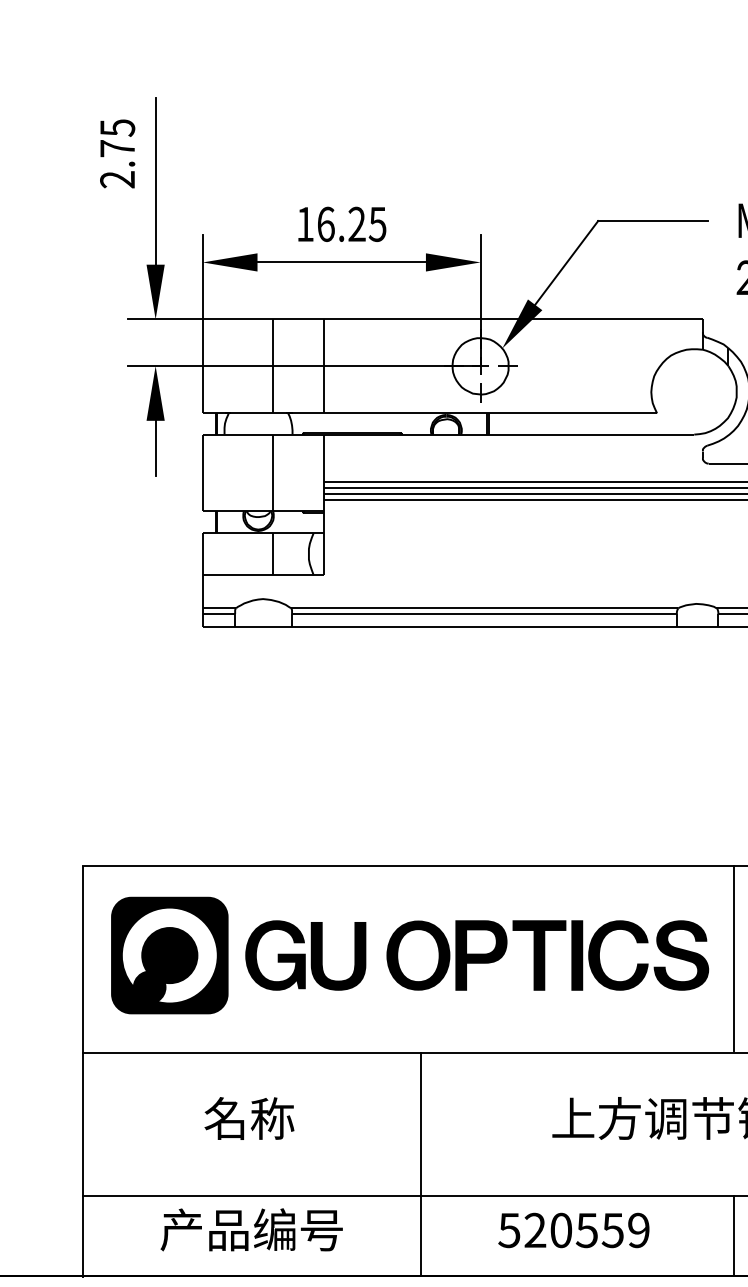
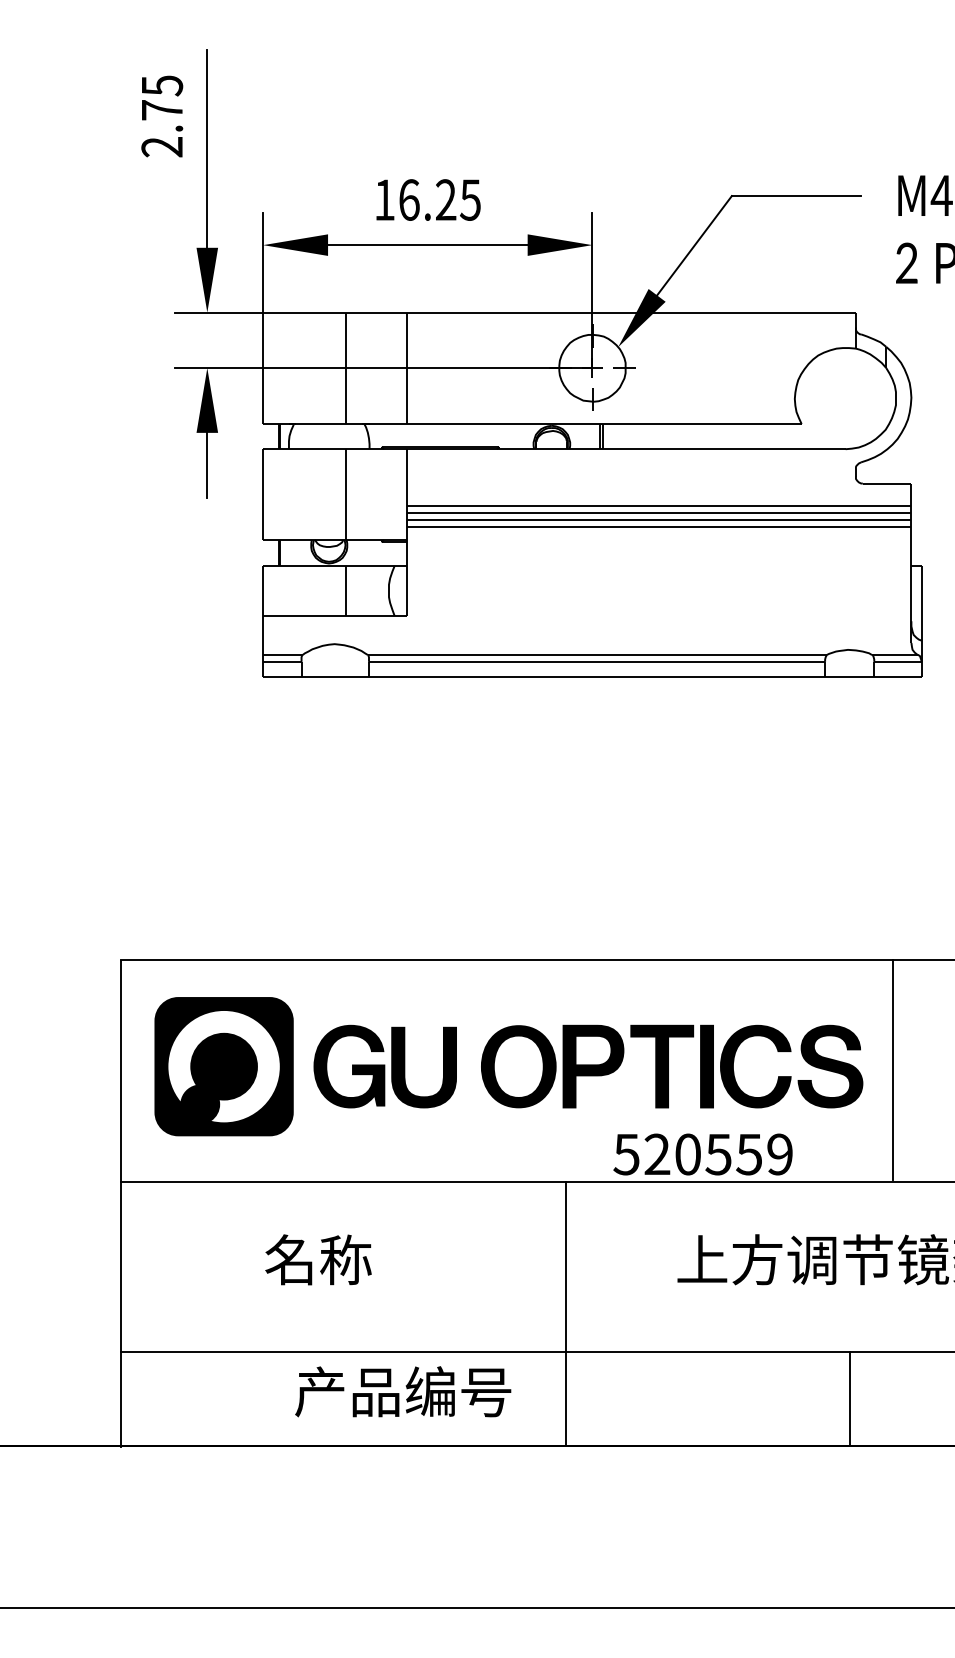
line: (421, 1163) -> (566, 1313), moved
text: (251, 1229) -> (403, 1391), moved
text: (573, 1230) -> (702, 1154), moved
line: (733, 1235) -> (849, 1398), moved

